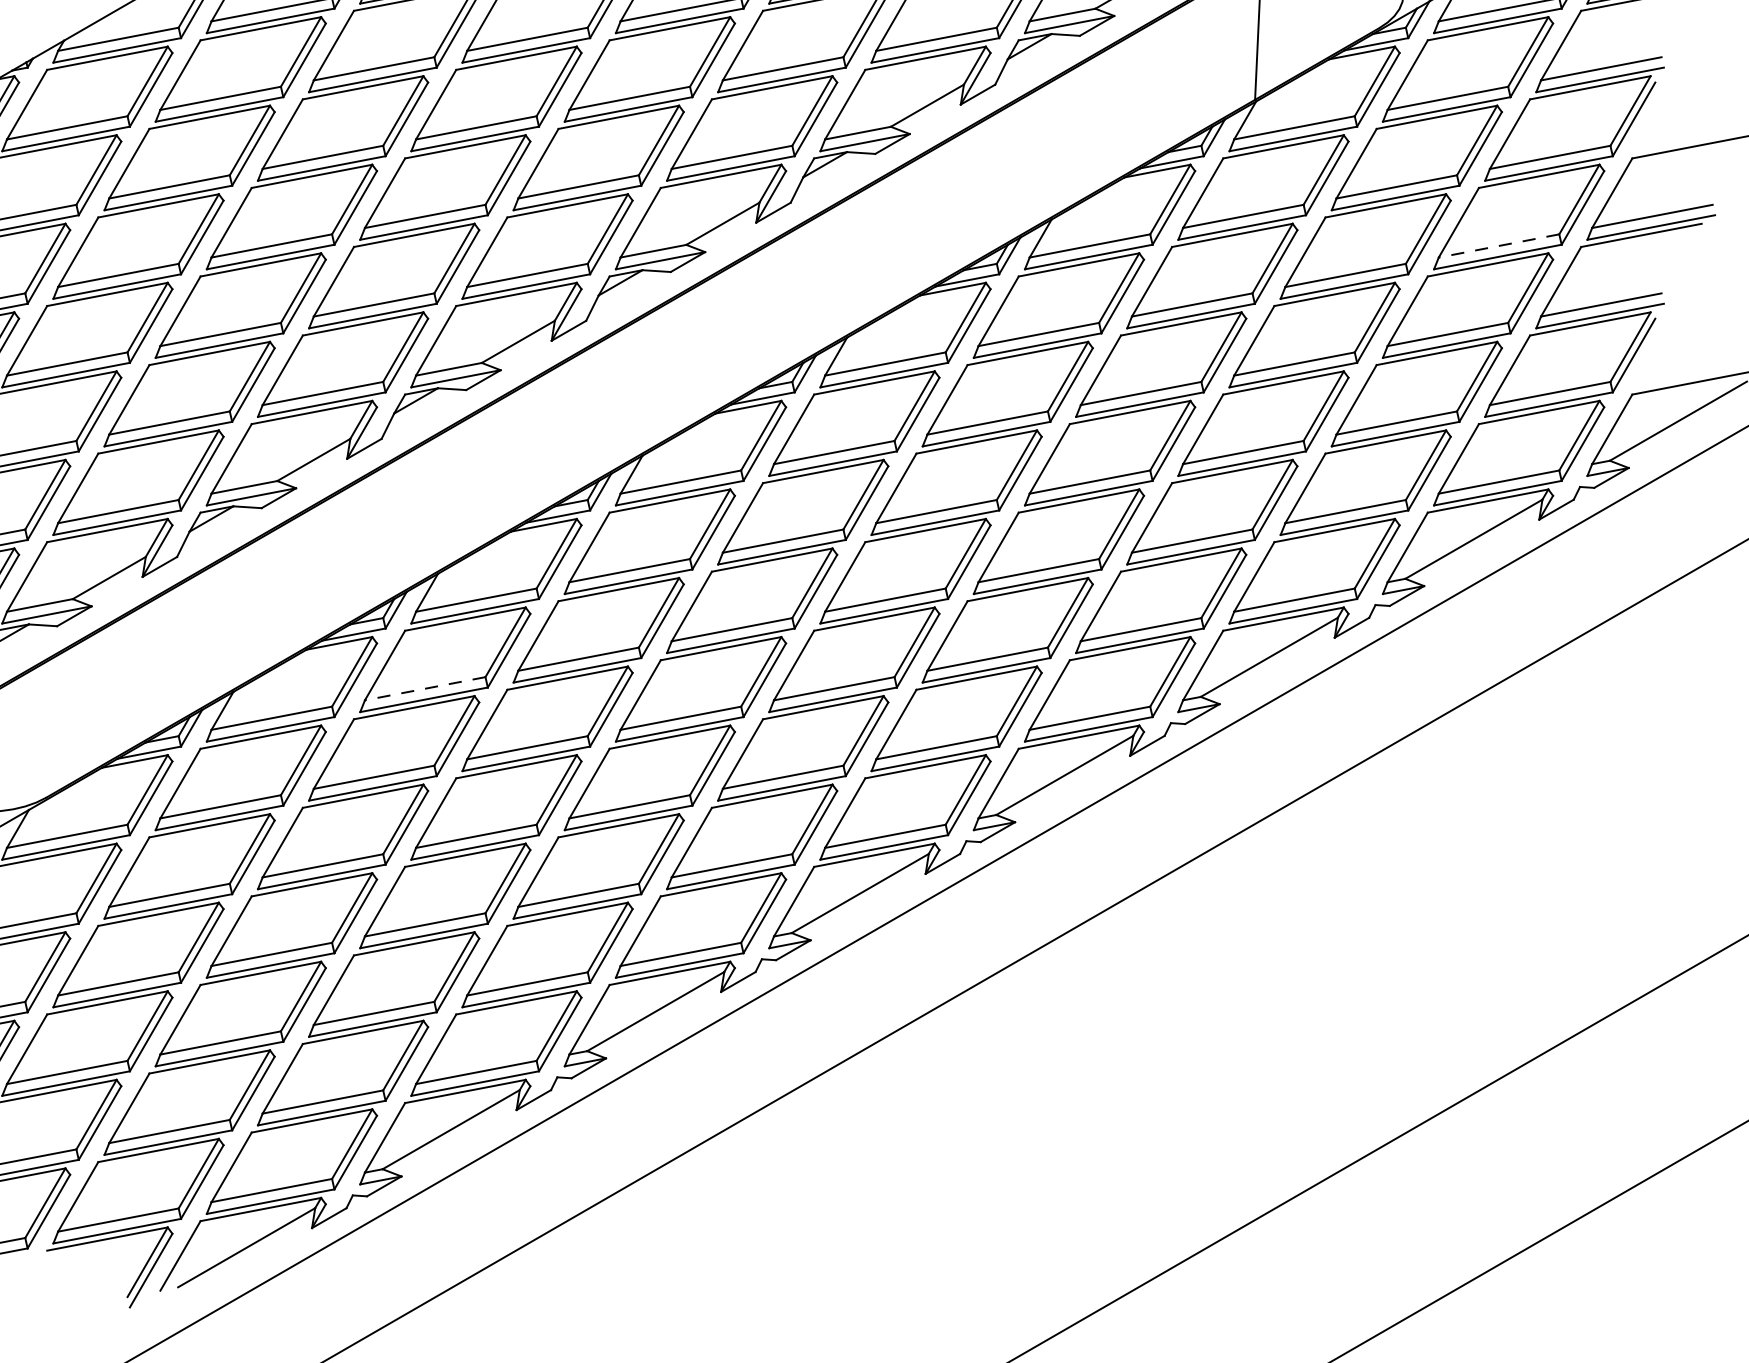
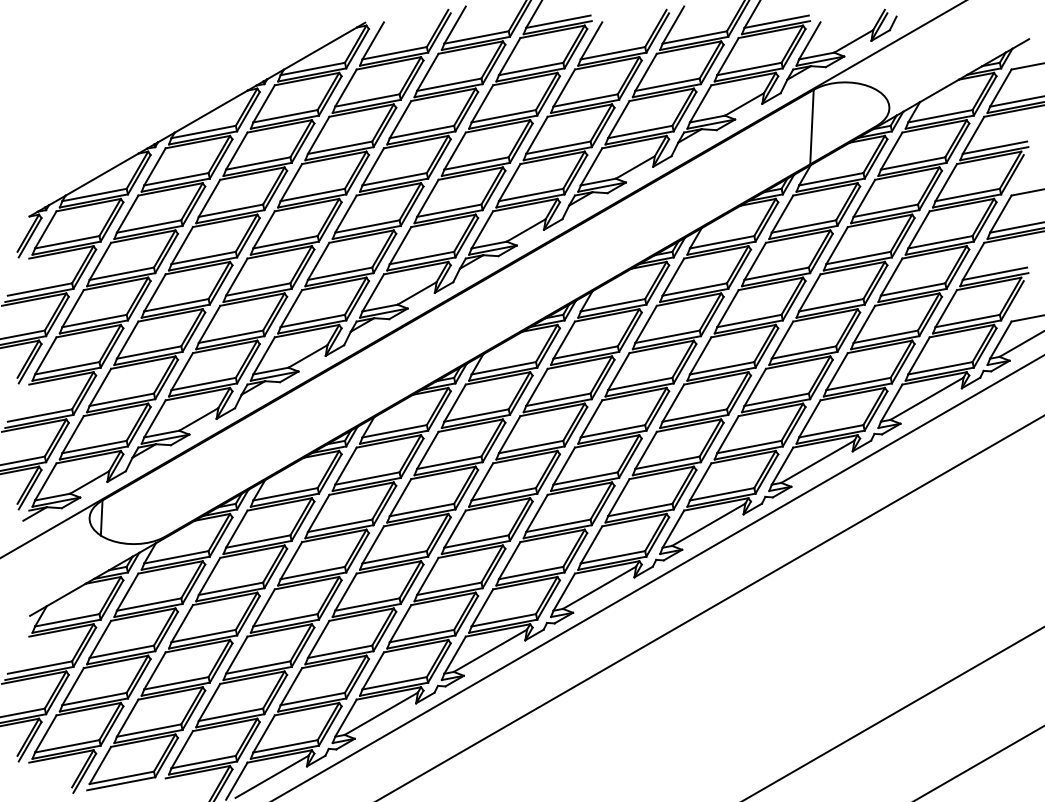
line: (1499, 246) -> (940, 242), dashed -> solid
line: (425, 688) -> (367, 478), dashed -> solid

